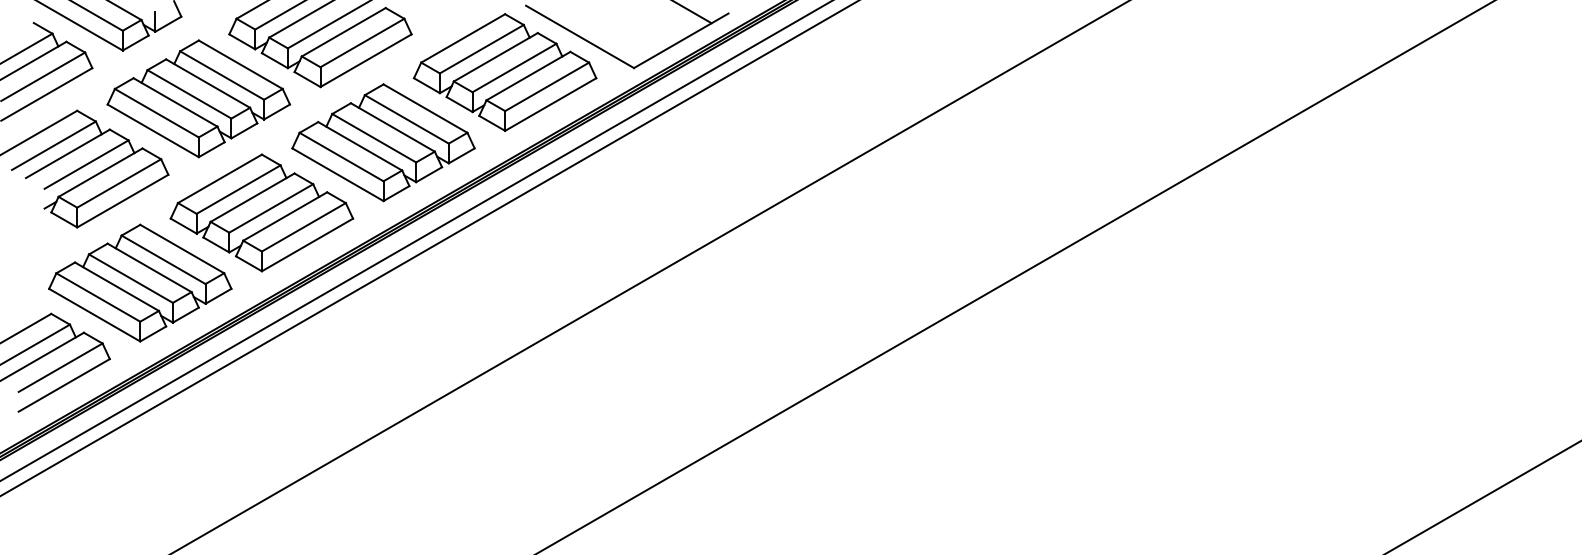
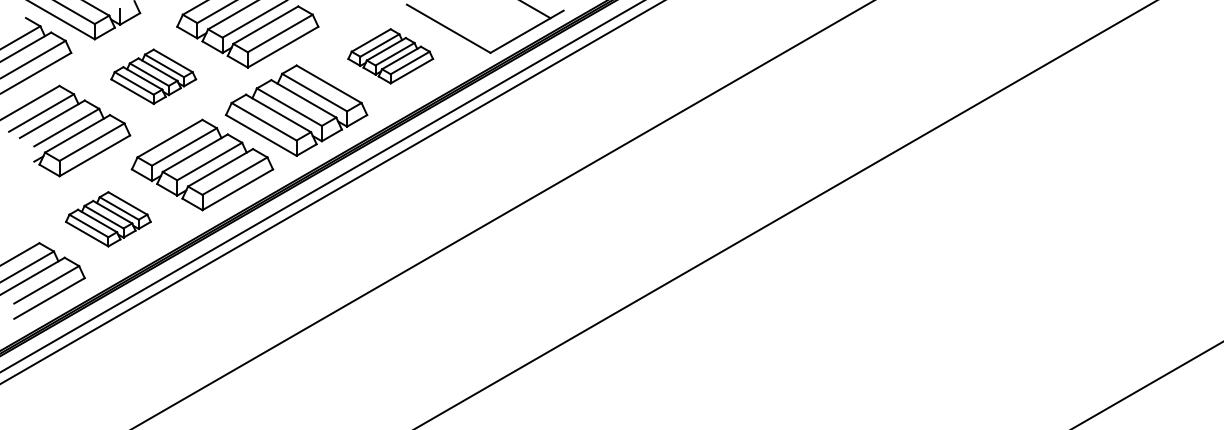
part: (504, 72) -> (390, 56), size x0.6
part: (198, 98) -> (153, 76), size x0.6
part: (140, 282) -> (108, 218), size x0.6

